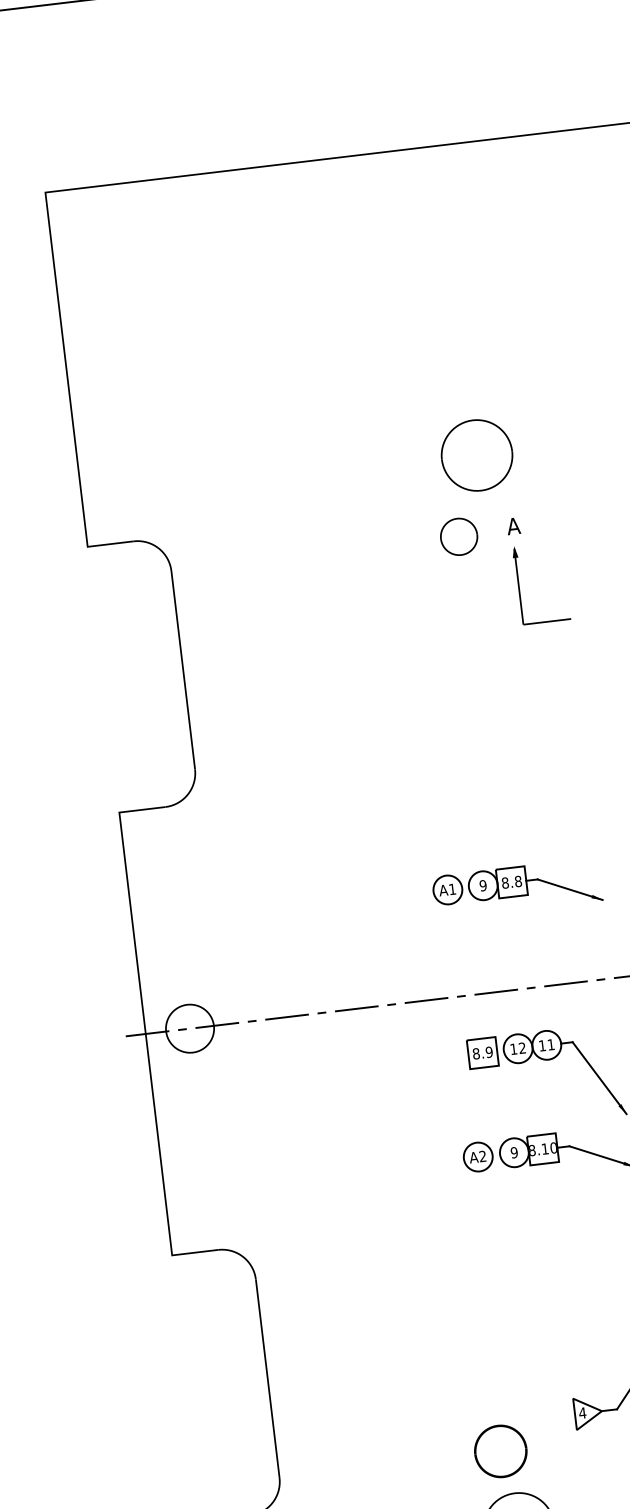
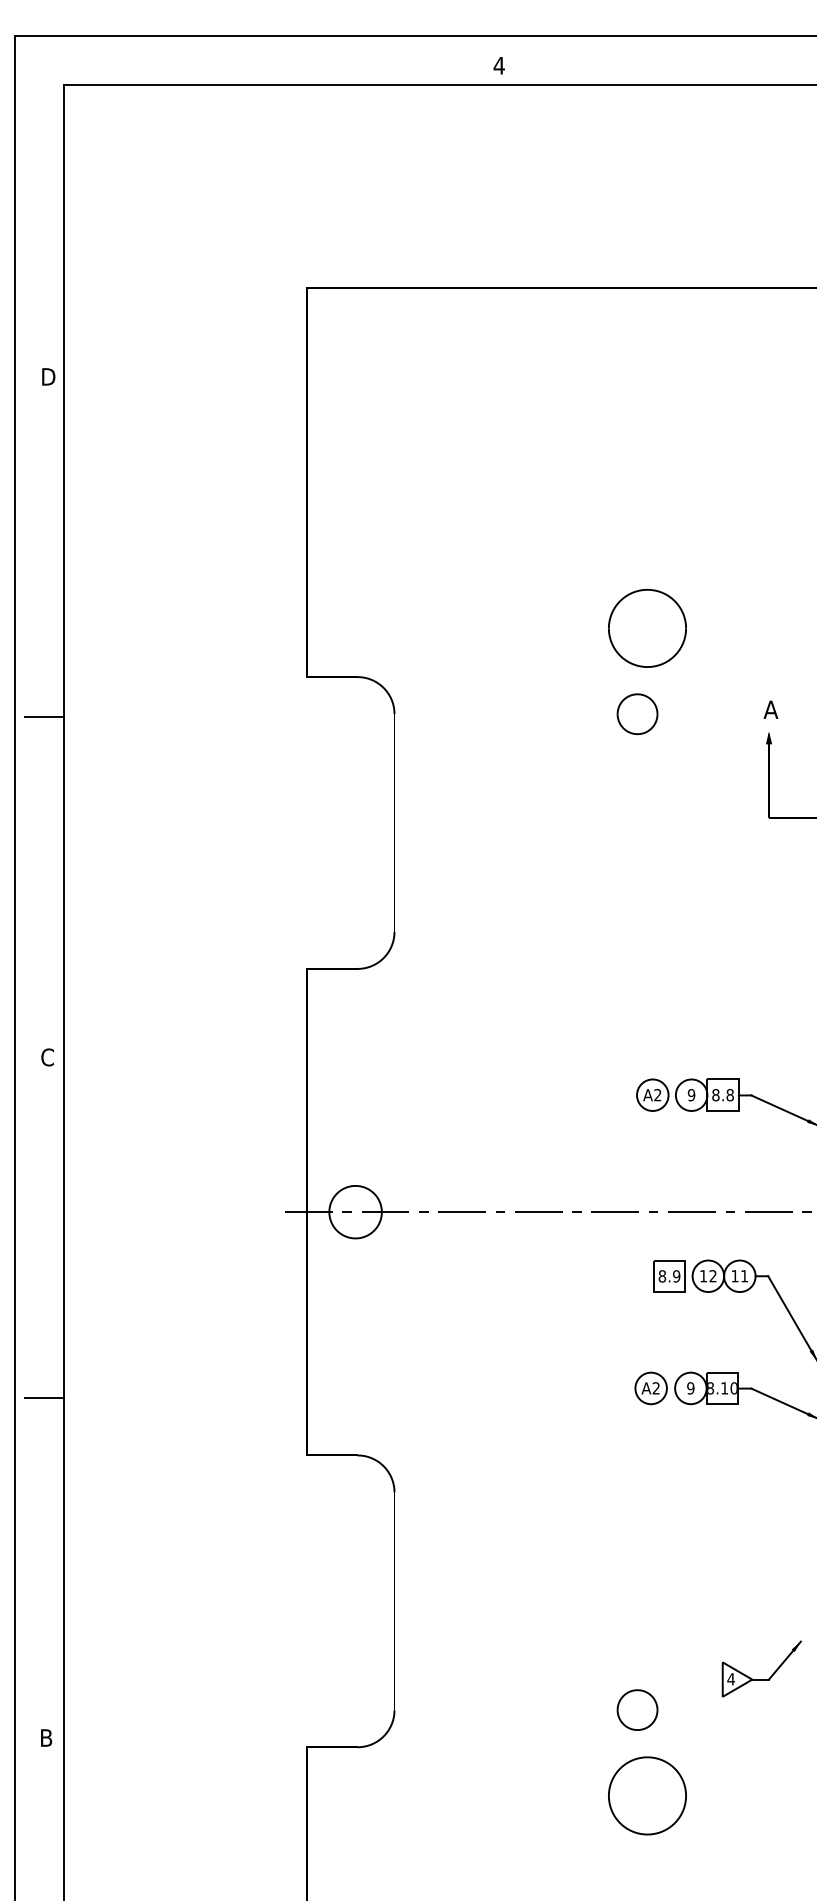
part: (476, 454) -> (647, 627), moved
part: (459, 537) -> (637, 714), moved
text: (452, 889) -> (657, 1095), A1 -> A2
part: (500, 1450) -> (637, 1709), size x0.71

